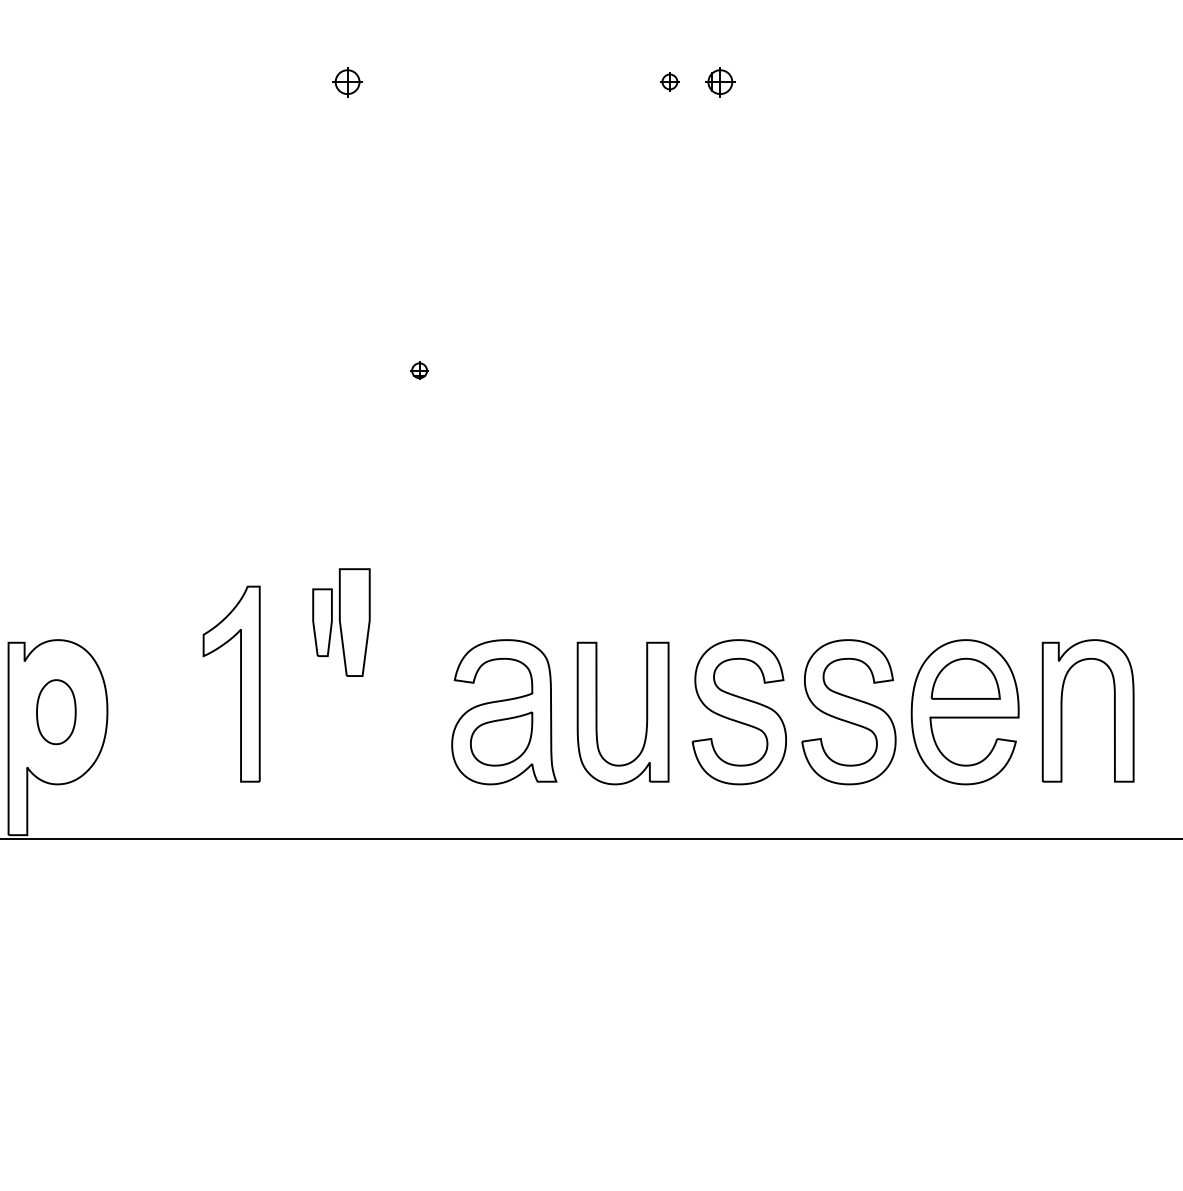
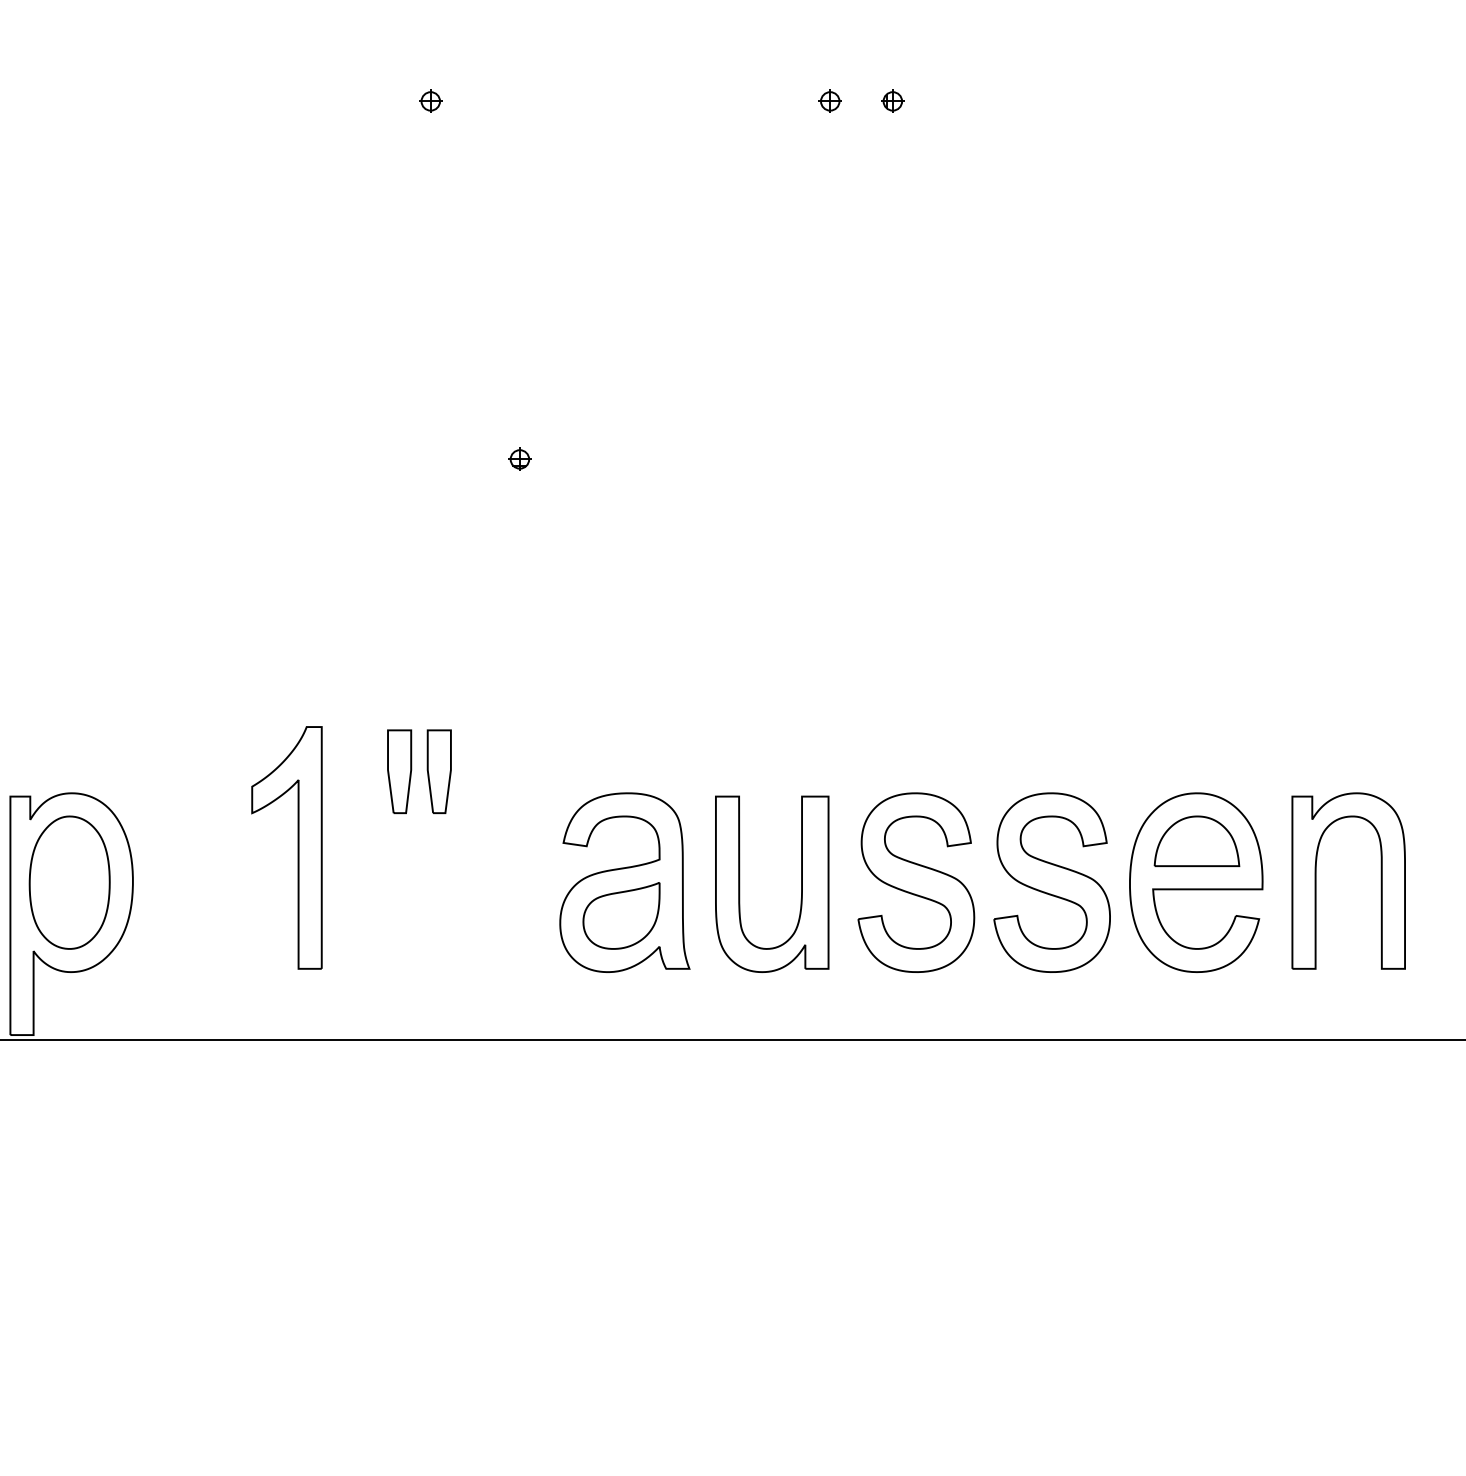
part: (347, 81) -> (430, 100), size x0.62
part: (720, 81) -> (892, 100), size x0.62
part: (353, 622) -> (438, 771), size x0.62
part: (56, 712) -> (69, 882), size x1.67

